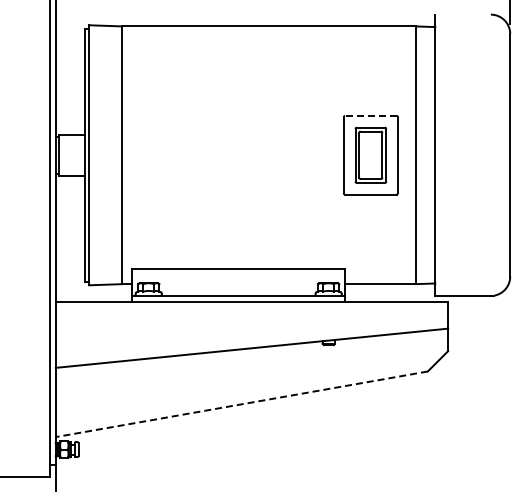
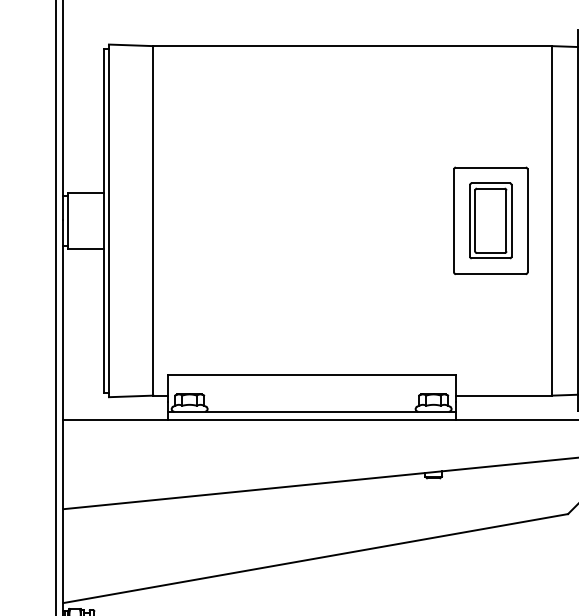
line: (370, 115) -> (490, 166), dashed -> solid
line: (241, 404) -> (315, 558), dashed -> solid

